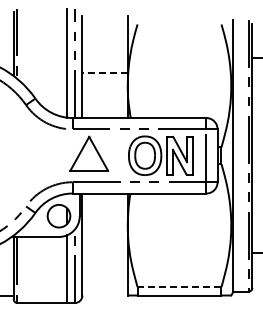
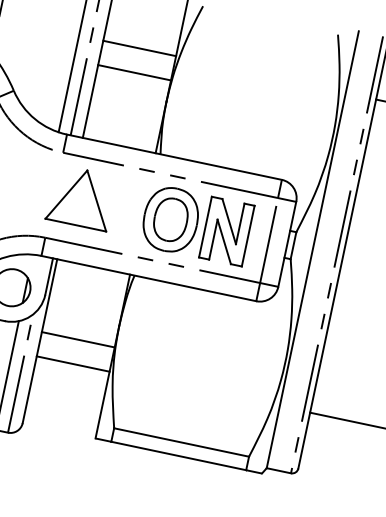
line: (104, 57) -> (138, 48), added
line: (105, 72) -> (135, 72), dashed -> solid
line: (104, 238) -> (77, 338), added
line: (104, 253) -> (72, 363), added
line: (179, 287) -> (181, 443), dashed -> solid

